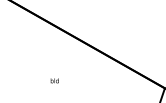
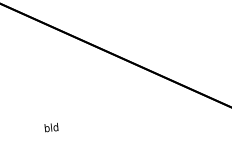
text: (54, 80) -> (51, 127), moved

